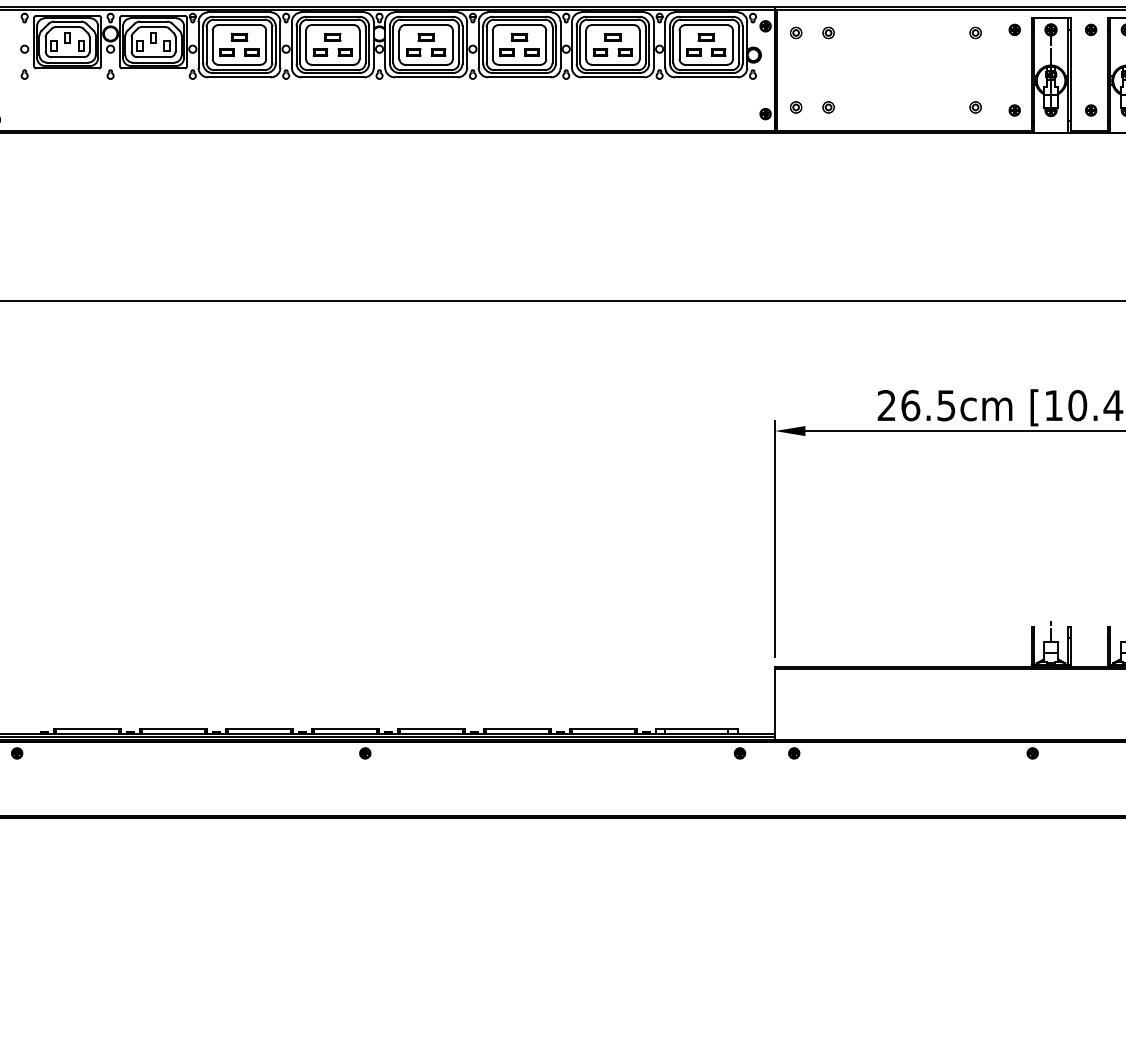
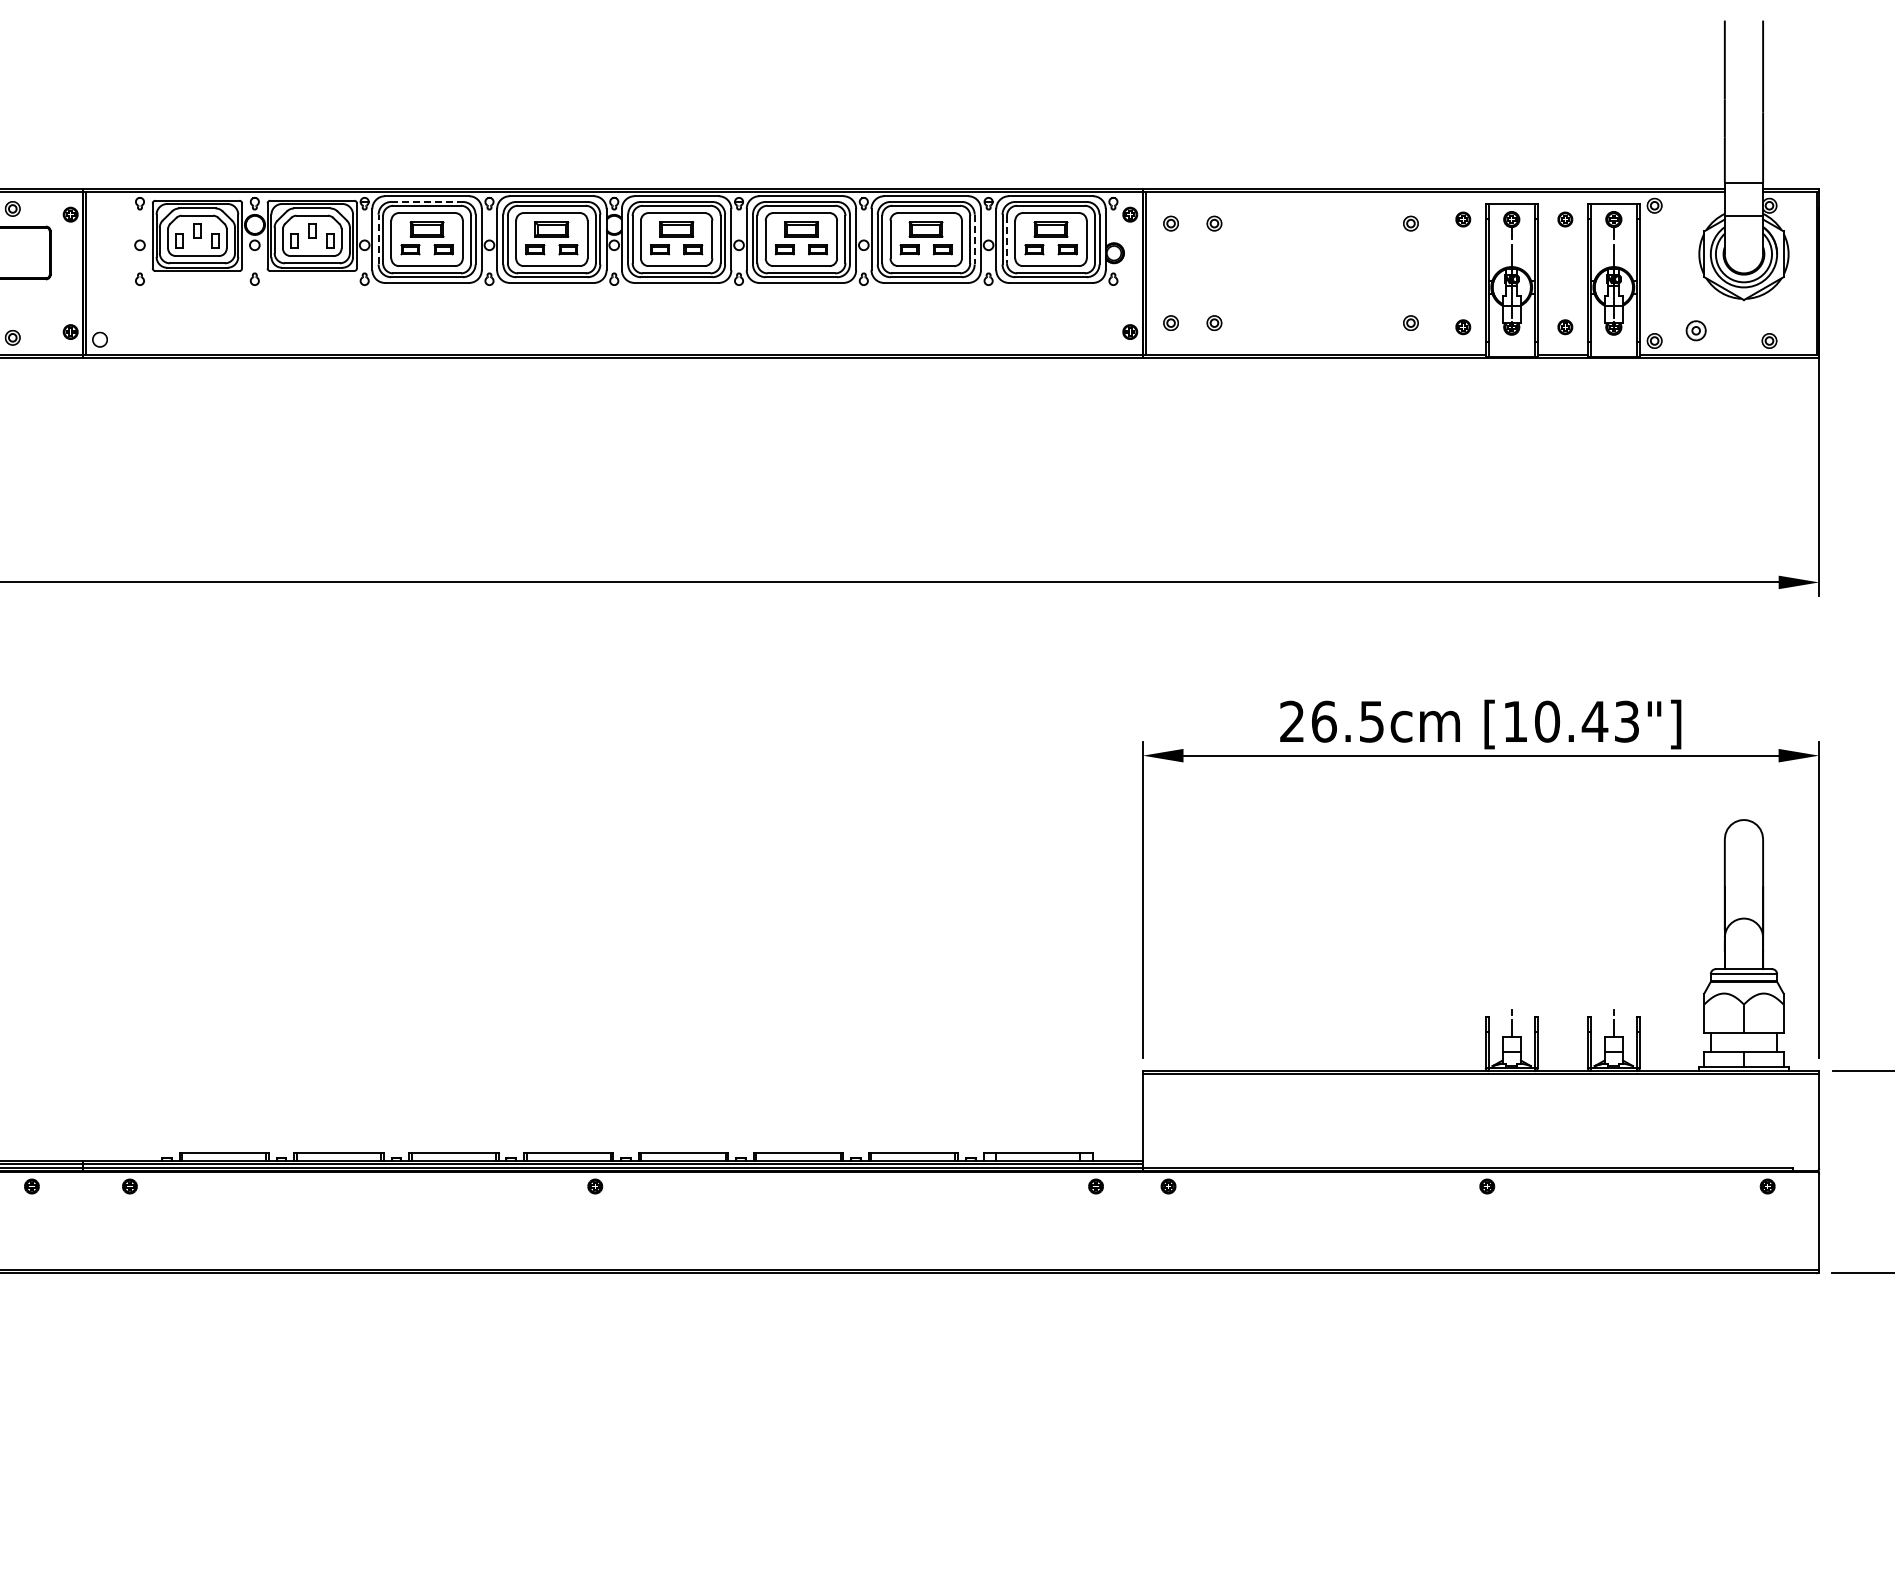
line: (239, 16) -> (427, 201), solid -> dashed
part: (239, 36) -> (426, 228), size x1.6
part: (332, 36) -> (551, 228), size x1.6
part: (426, 36) -> (676, 228), size x1.6
part: (519, 36) -> (801, 228), size x1.6
part: (613, 36) -> (926, 228), size x1.6
part: (705, 36) -> (1050, 228), size x1.6
line: (203, 44) -> (378, 239), solid -> dashed
line: (649, 44) -> (974, 239), solid -> dashed
line: (673, 44) -> (1007, 239), solid -> dashed

